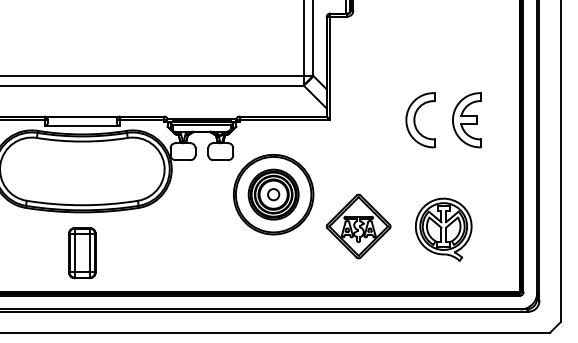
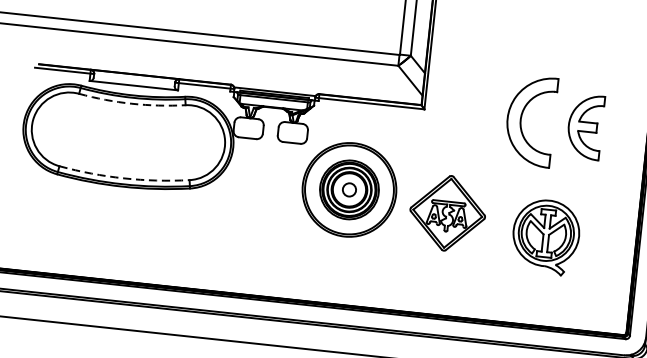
part: (420, 120) -> (530, 121), size x1.4
arc: (82, 141) -> (132, 103), solid -> dashed
arc: (82, 205) -> (124, 178), solid -> dashed
part: (358, 226) -> (447, 213), moved
part: (443, 229) -> (545, 236), moved
part: (82, 253) -> (118, 234), removed

